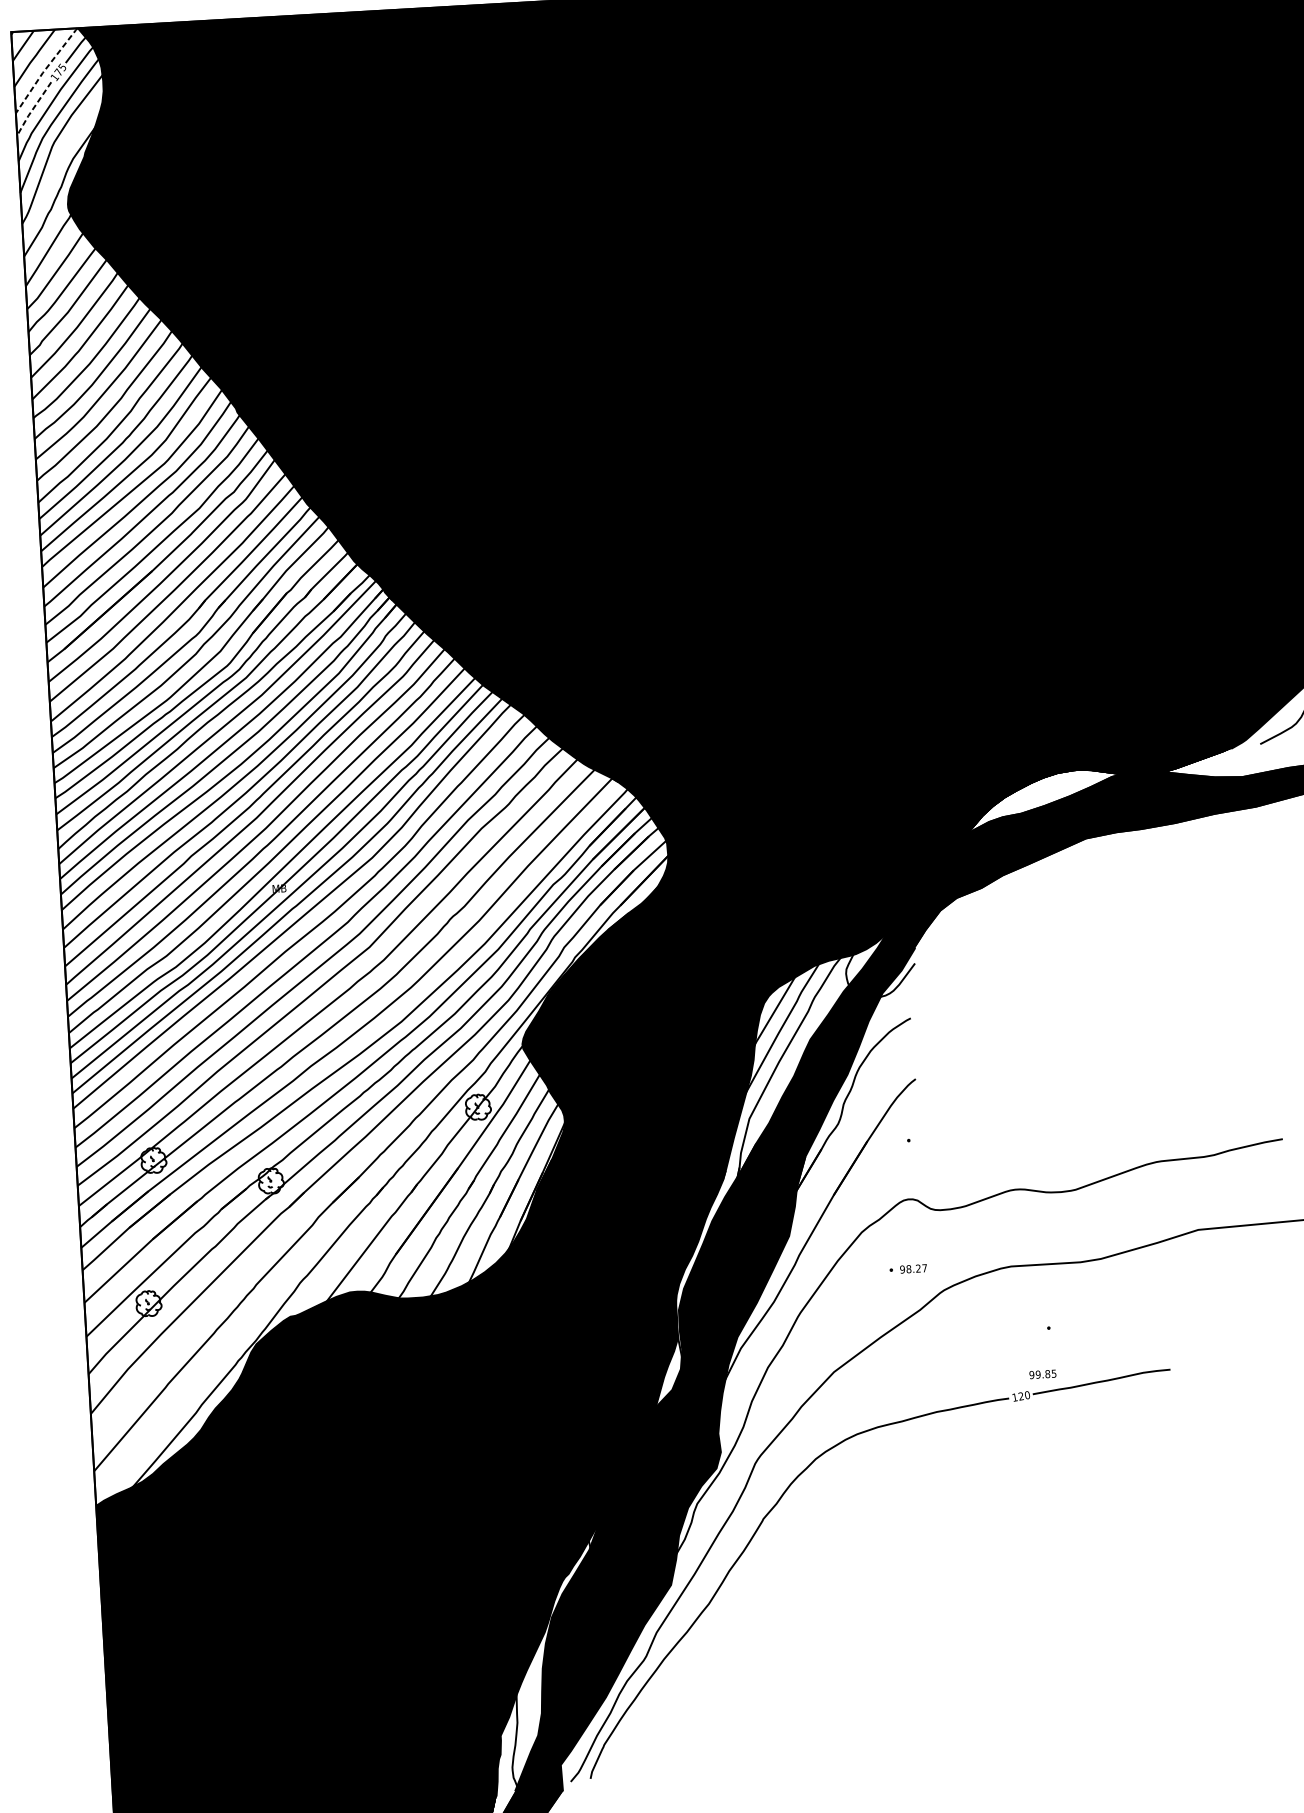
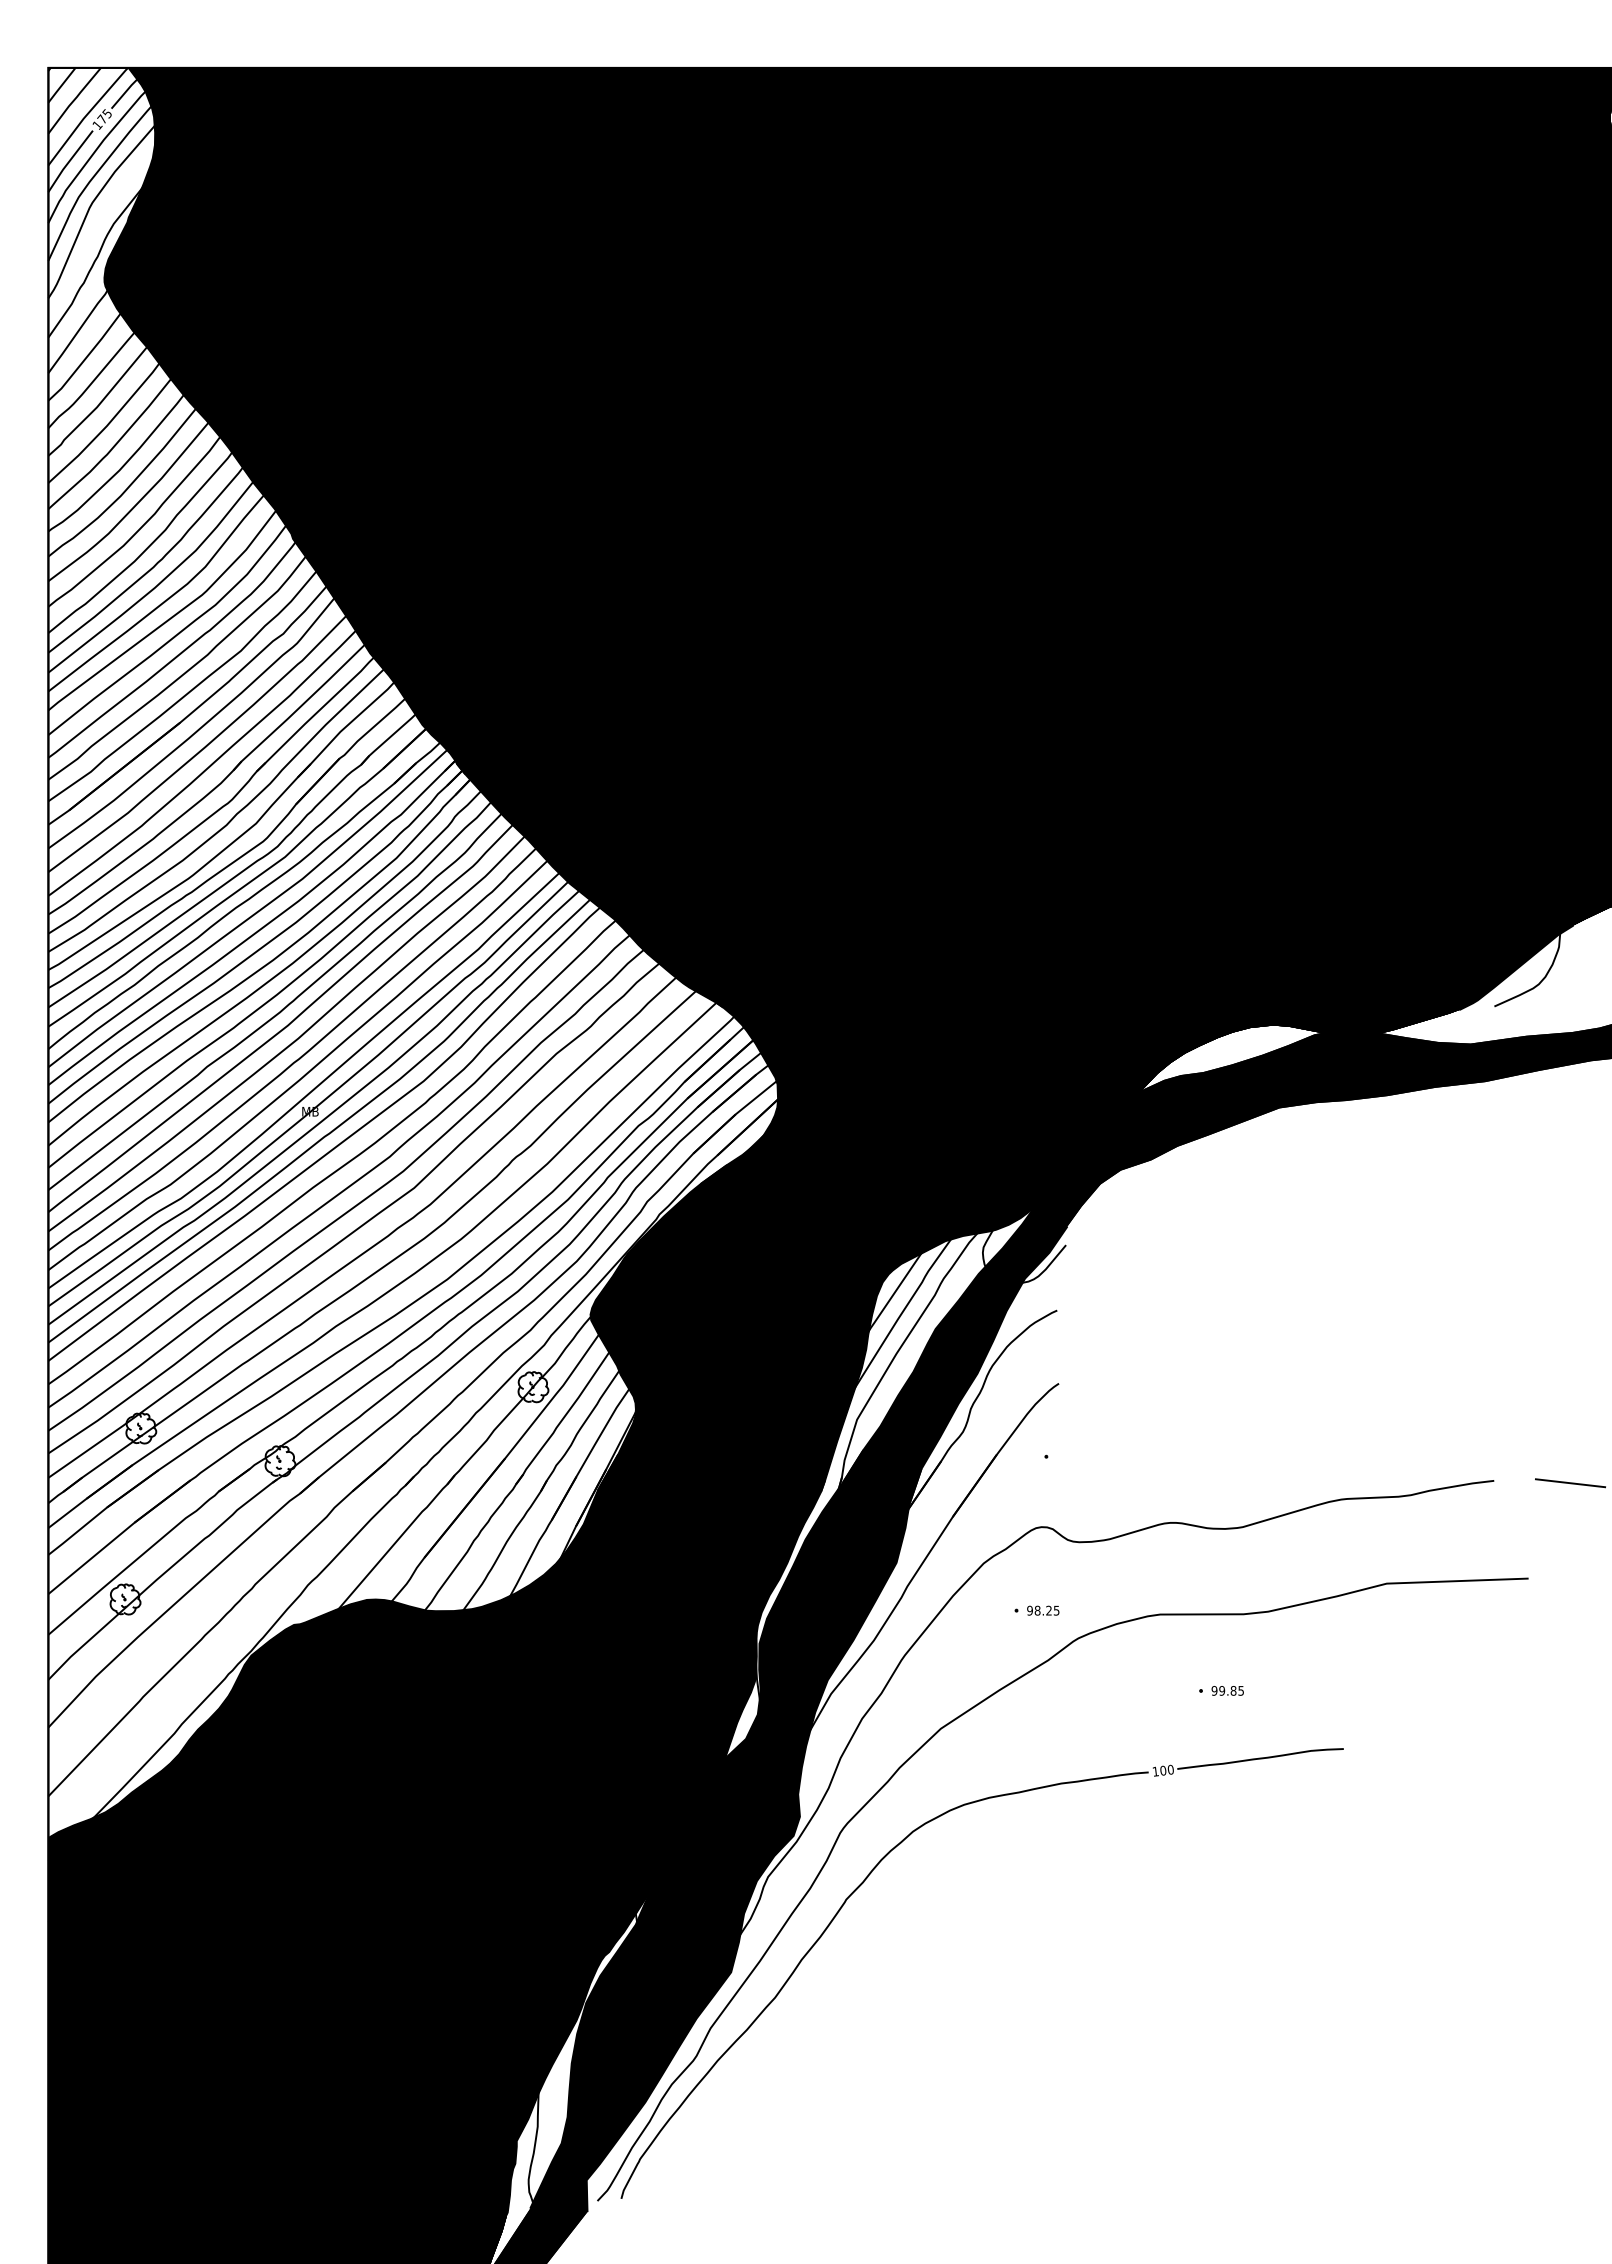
line: (45, 69) -> (86, 115), dashed -> solid
line: (33, 109) -> (69, 161), dashed -> solid
text: (924, 1268) -> (1056, 1610), 98.27 -> 98.25
text: (1042, 1374) -> (1227, 1690), moved
text: (1021, 1396) -> (1163, 1770), 120 -> 100

